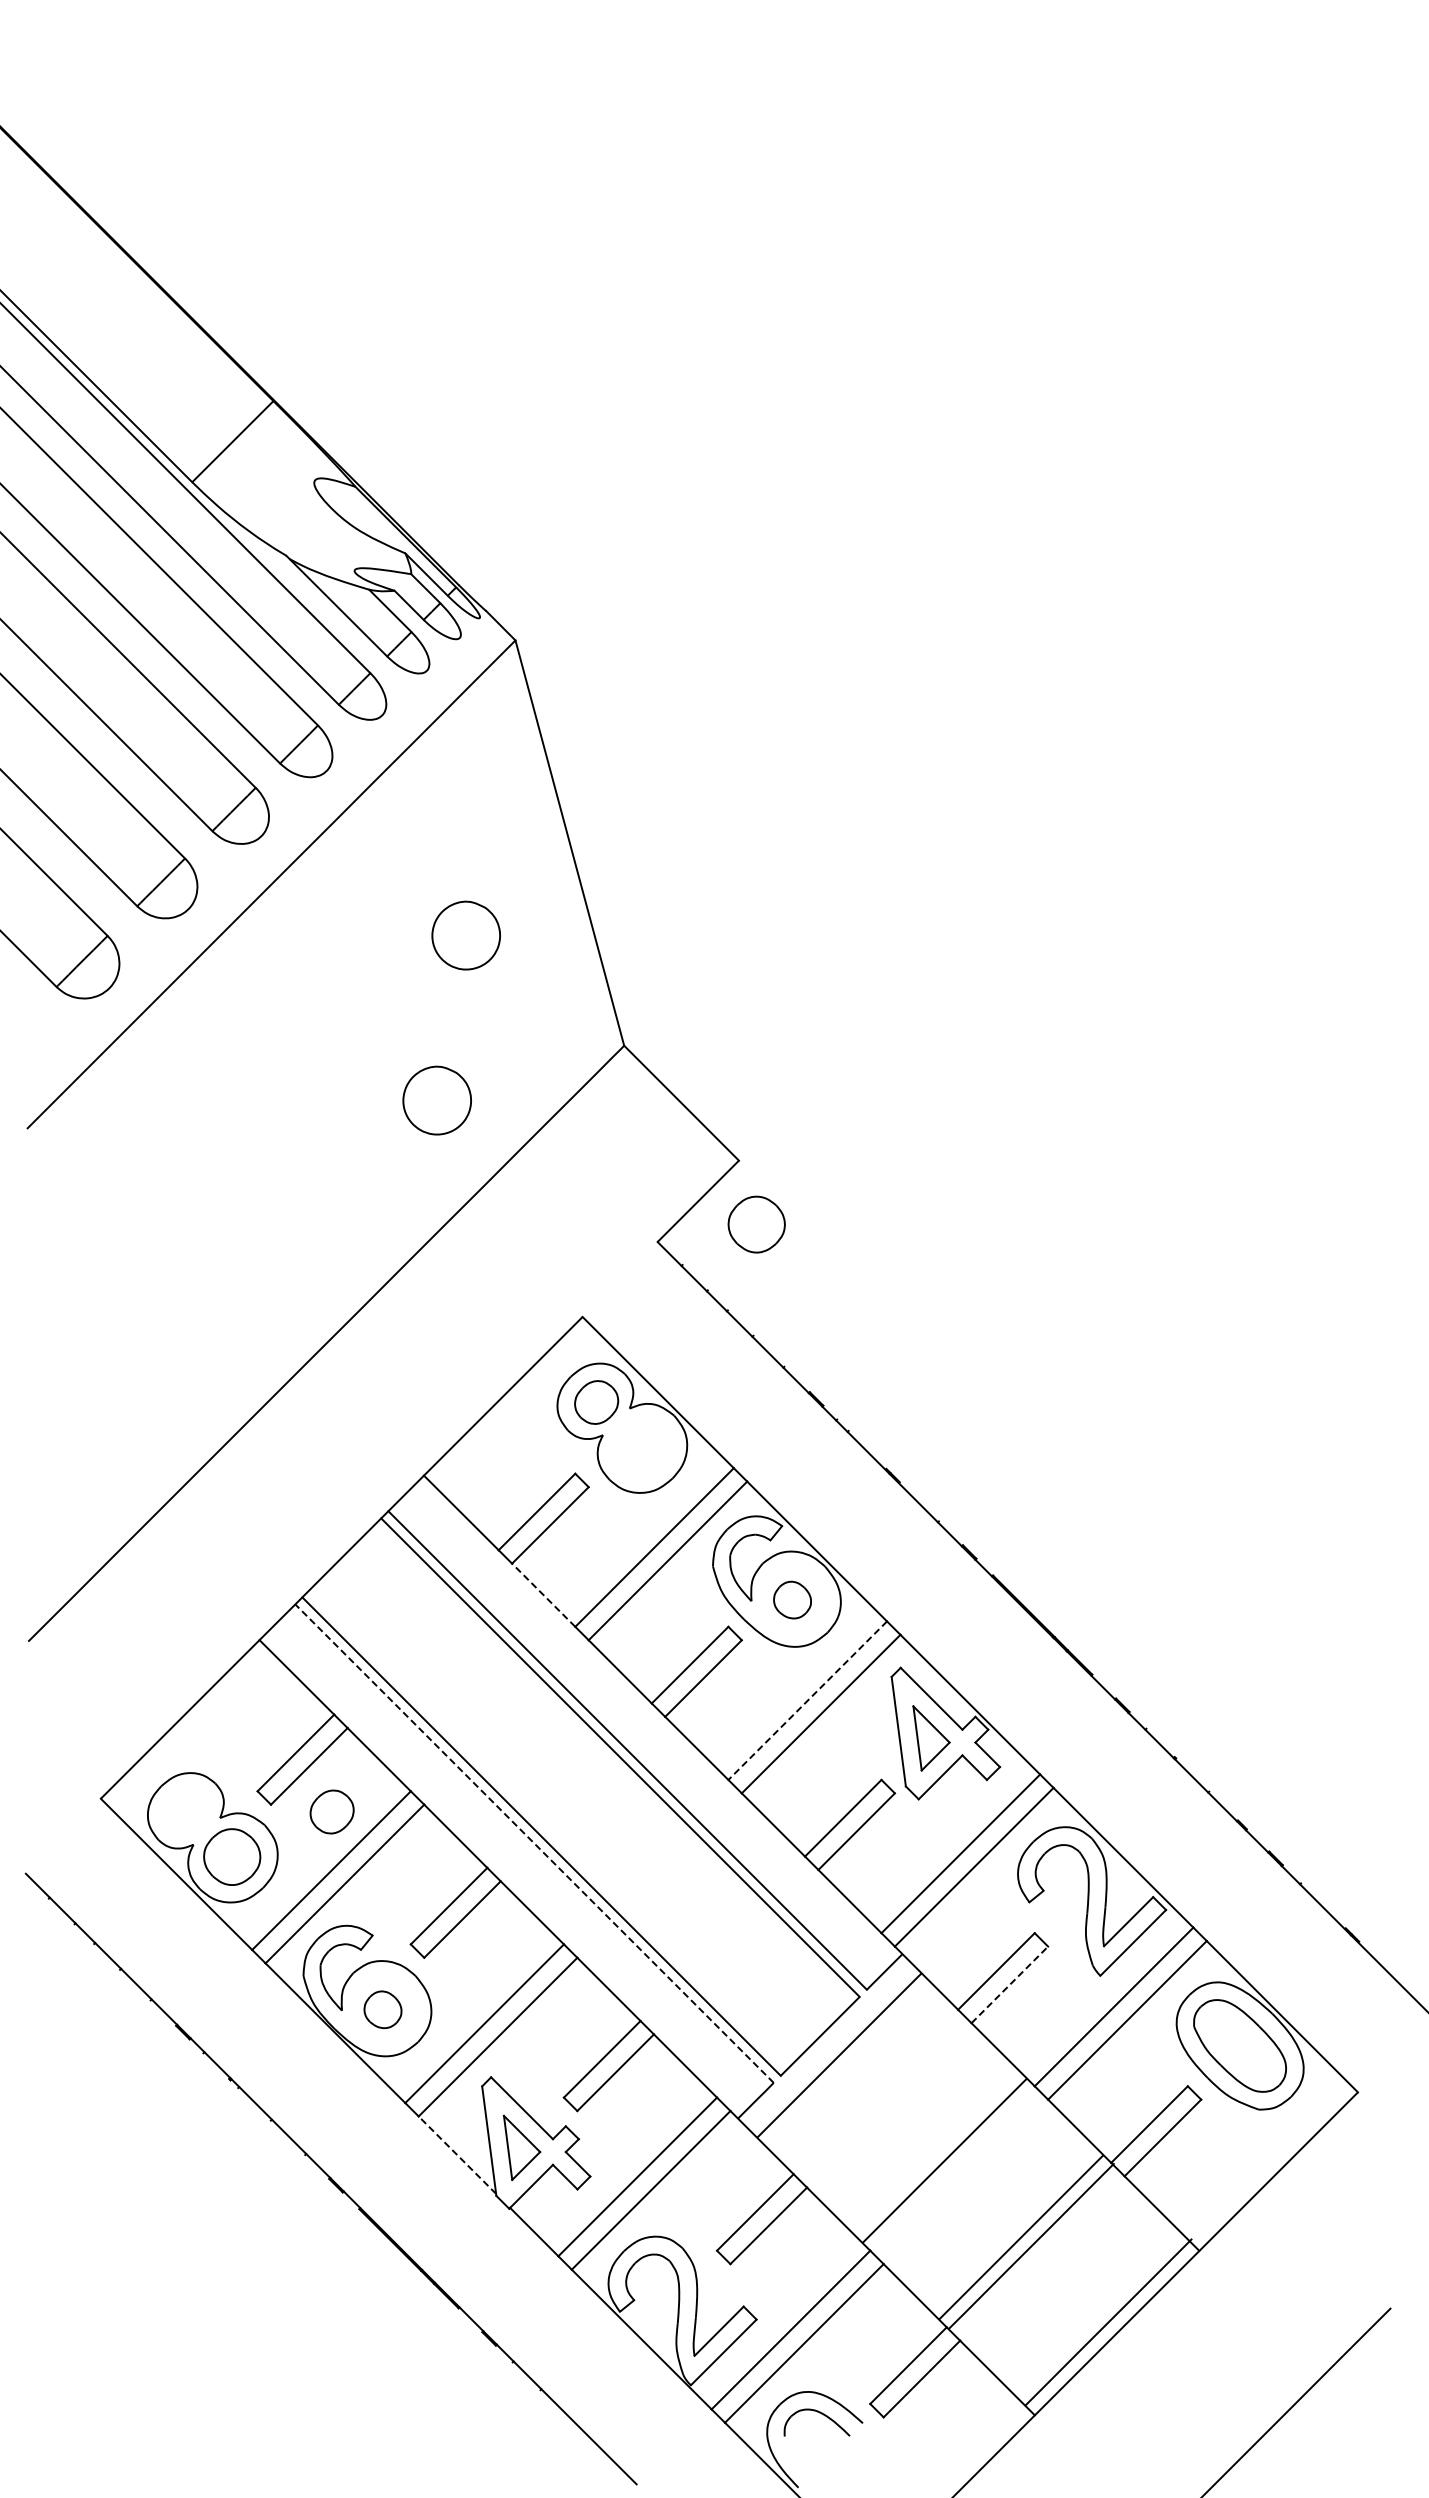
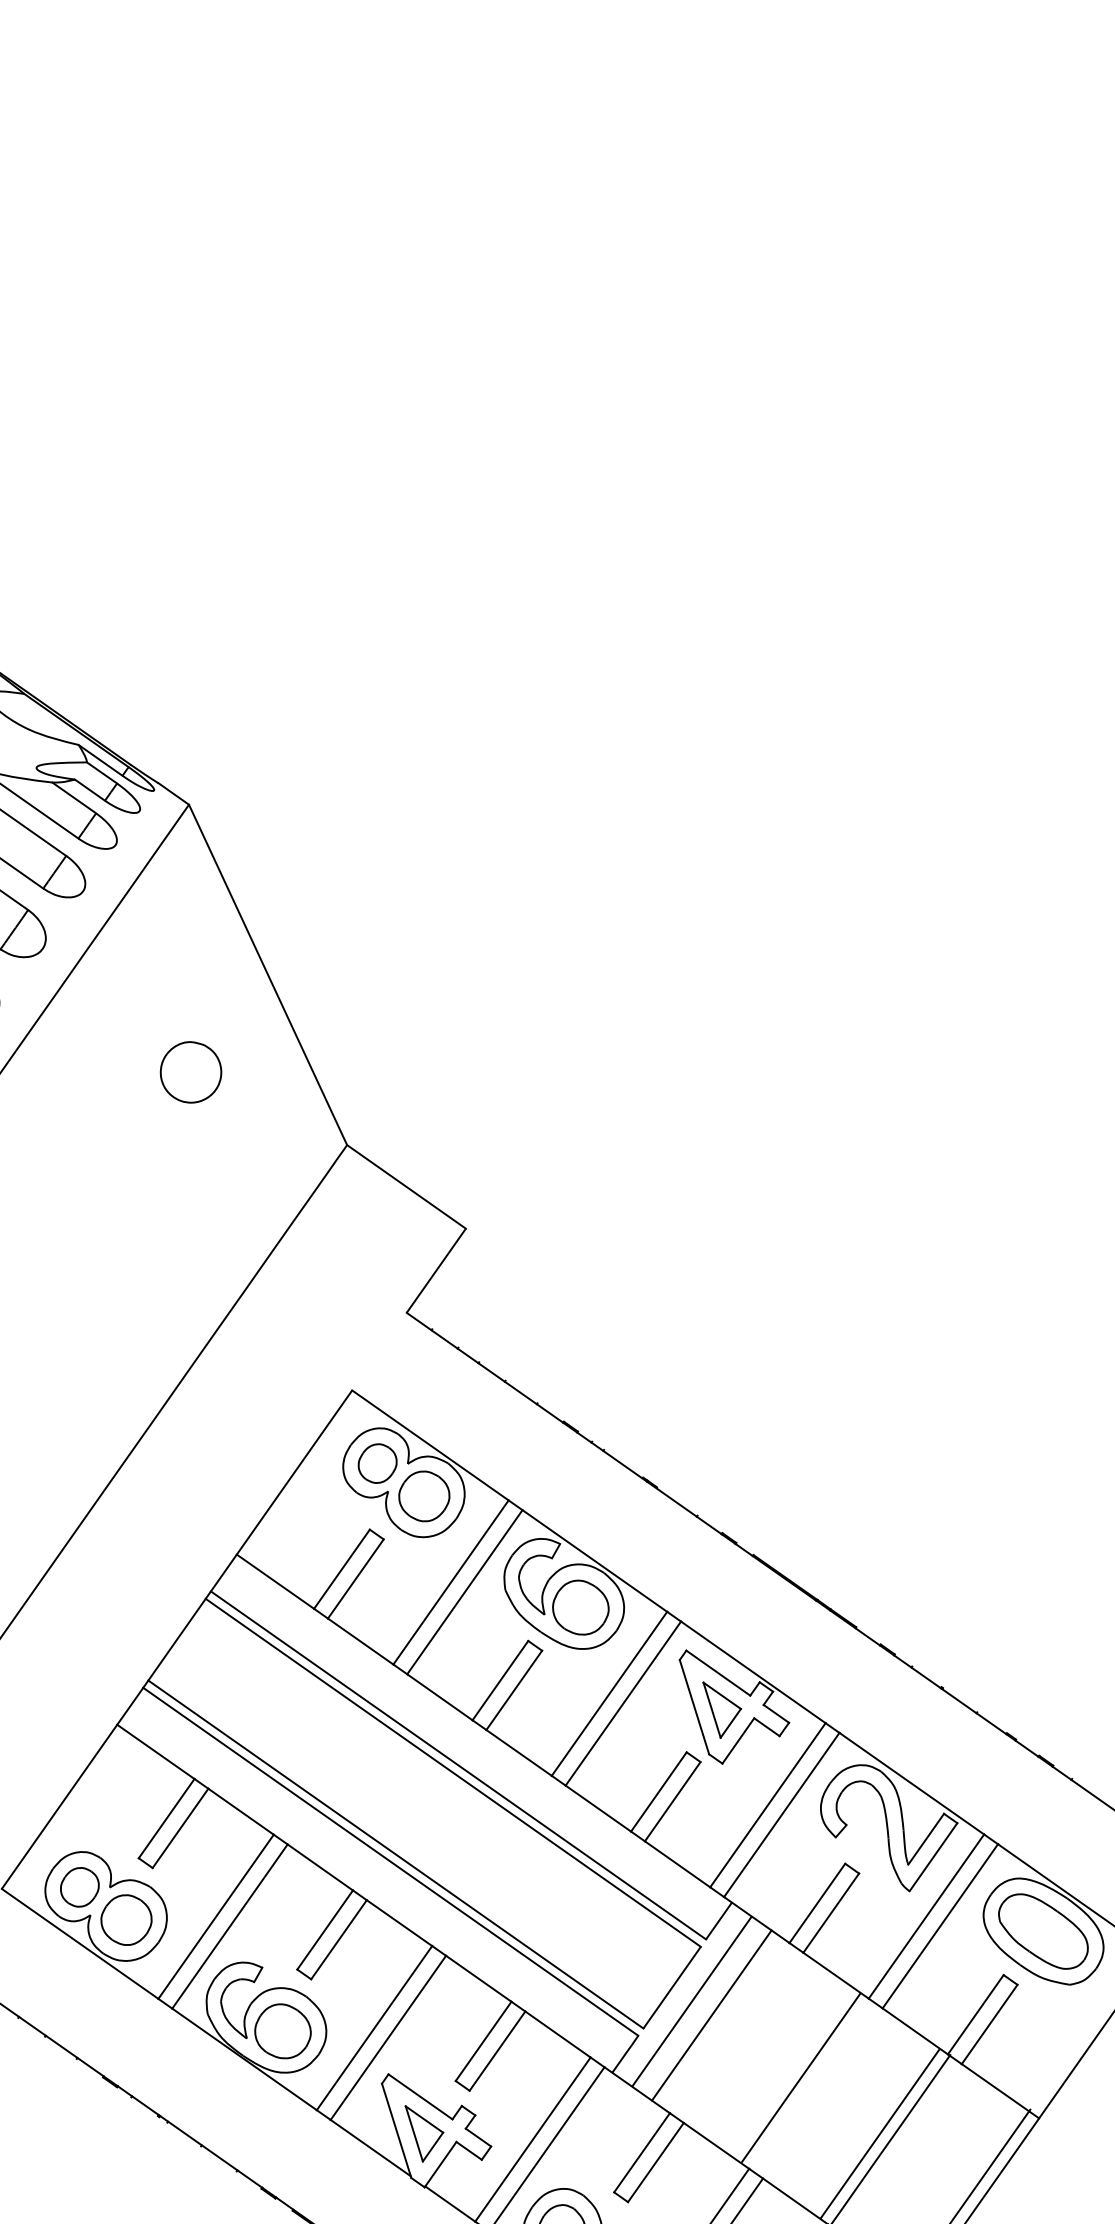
part: (436, 1100) -> (190, 1222), removed
part: (756, 1224) -> (424, 1496), moved
line: (543, 1595) -> (360, 1641), dashed -> solid
part: (792, 1599) -> (580, 1607), size x1.67
line: (807, 1701) -> (609, 1694), dashed -> solid
part: (331, 1811) -> (79, 1886), moved
line: (534, 1843) -> (390, 1861), dashed -> solid
line: (1010, 1984) -> (831, 1912), dashed -> solid
part: (382, 2009) -> (282, 2031), size x1.67
line: (858, 2074) -> (711, 2015), added
line: (457, 2155) -> (370, 2148), dashed -> solid

